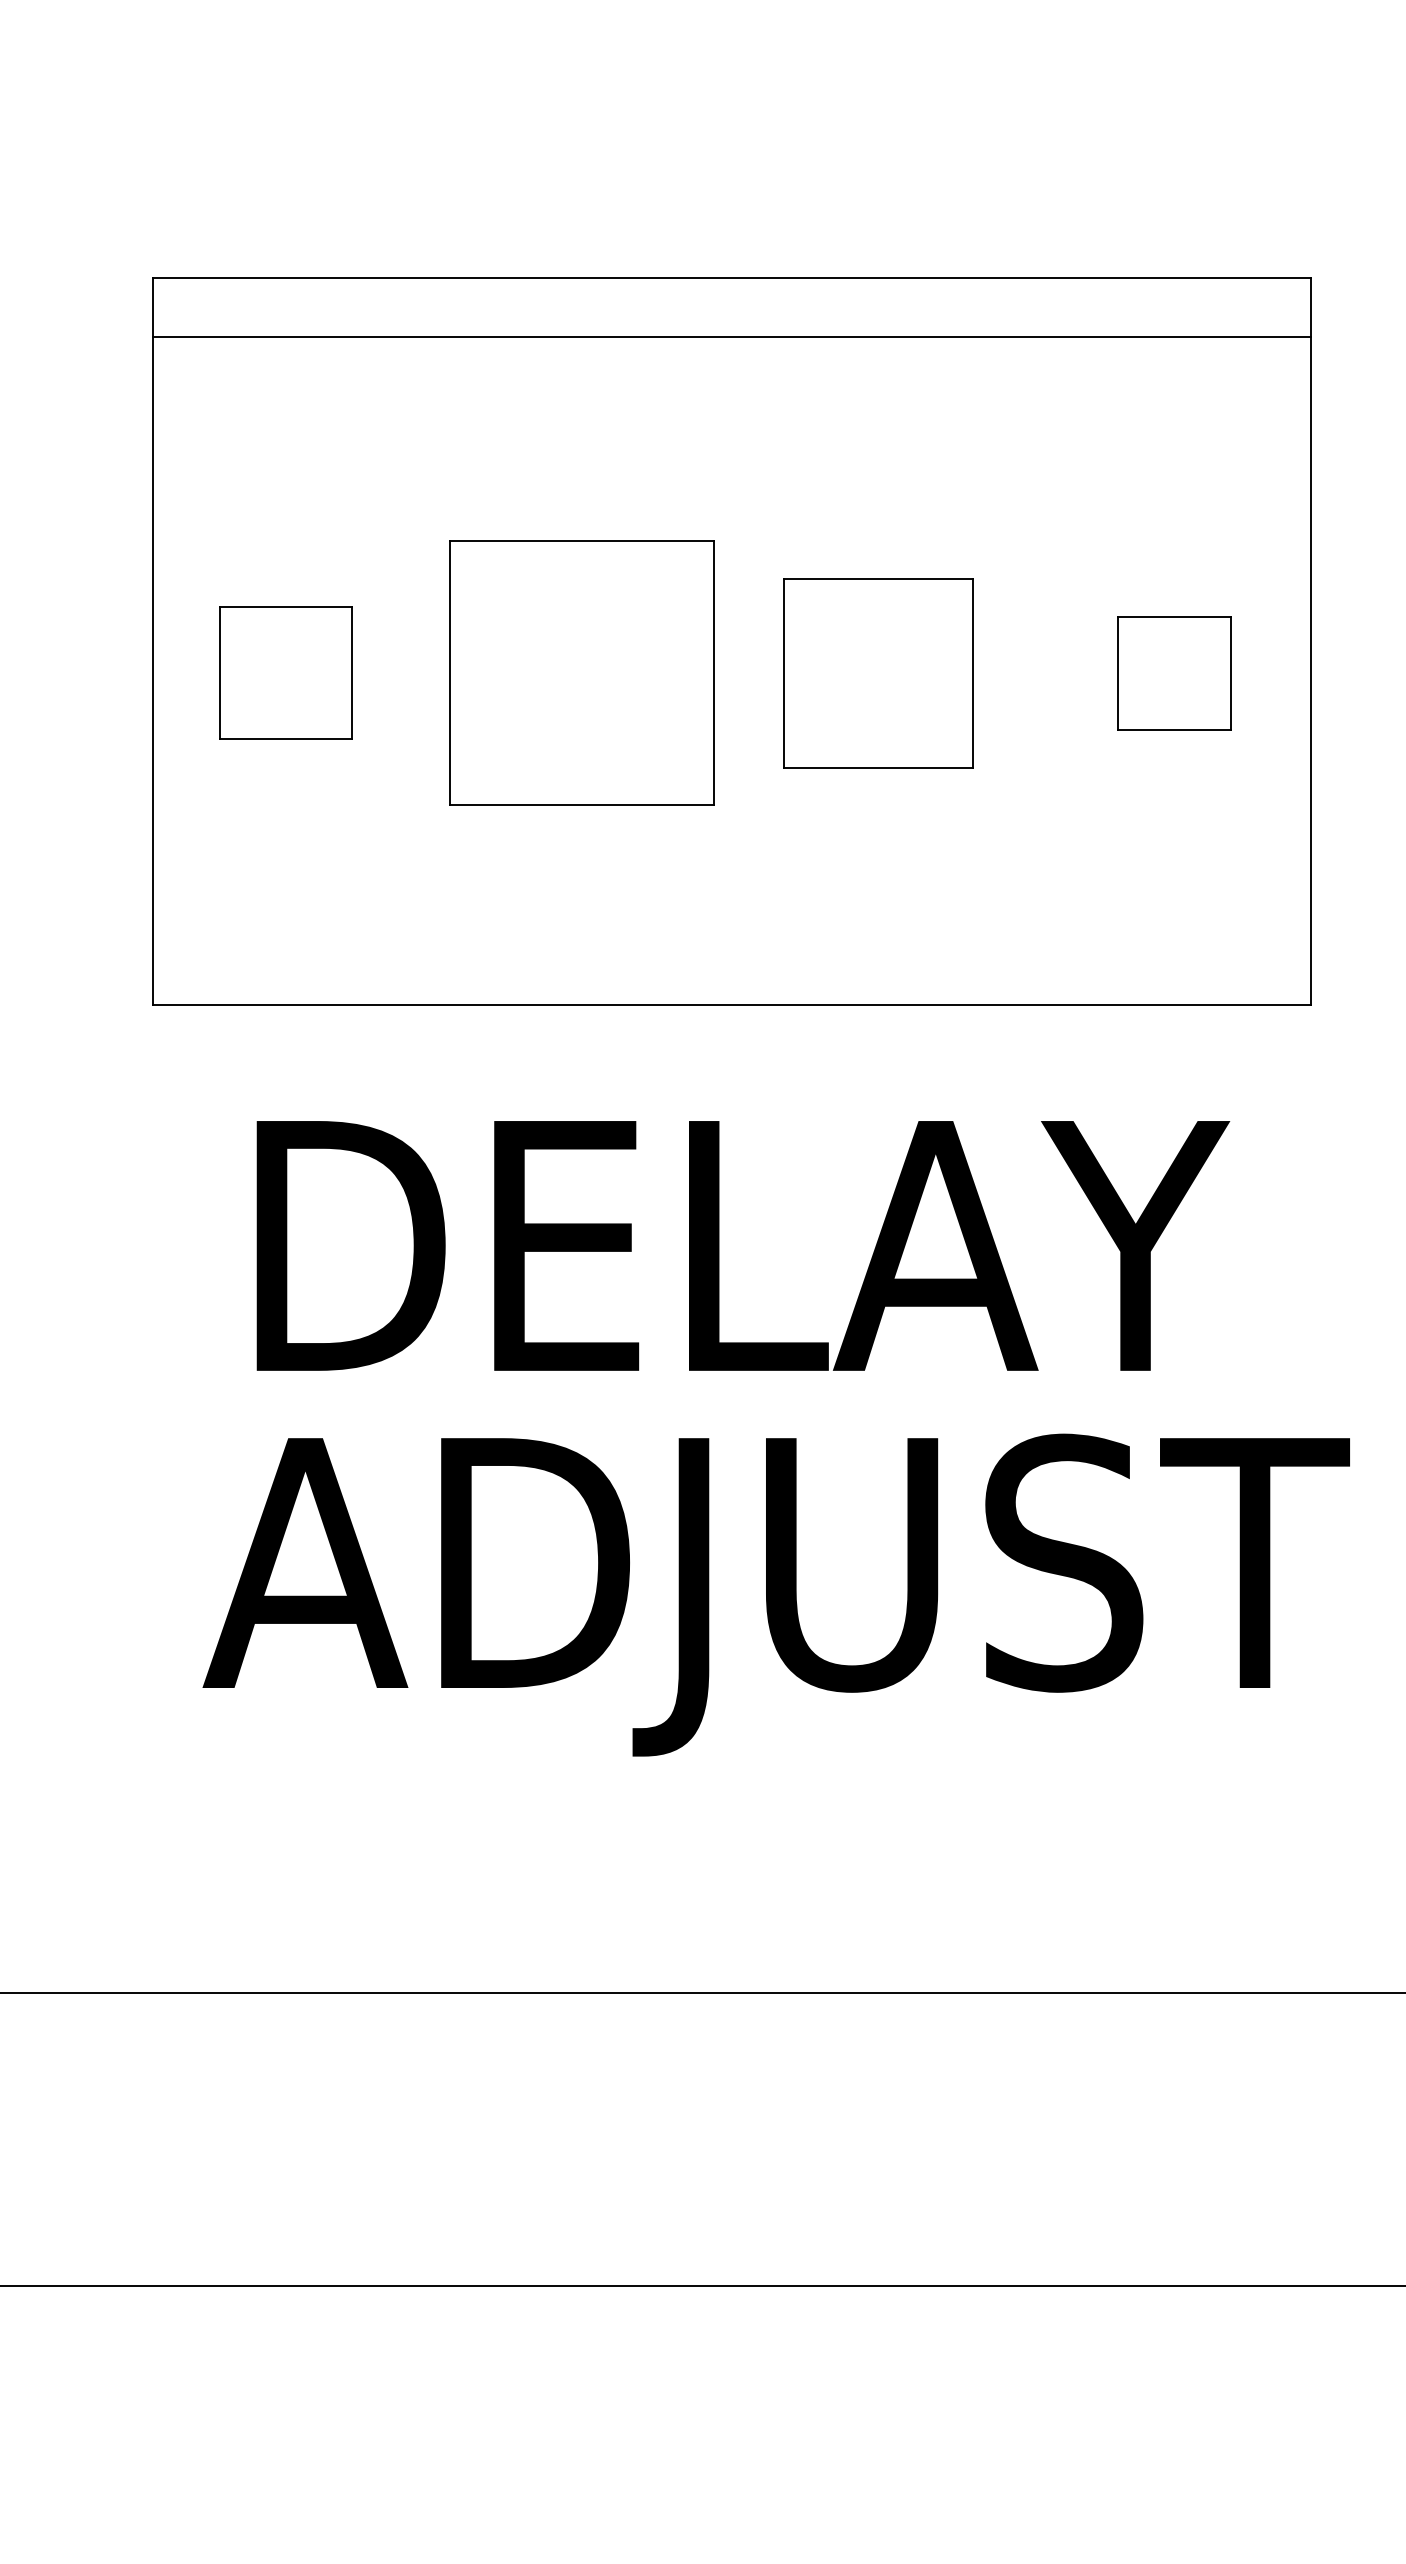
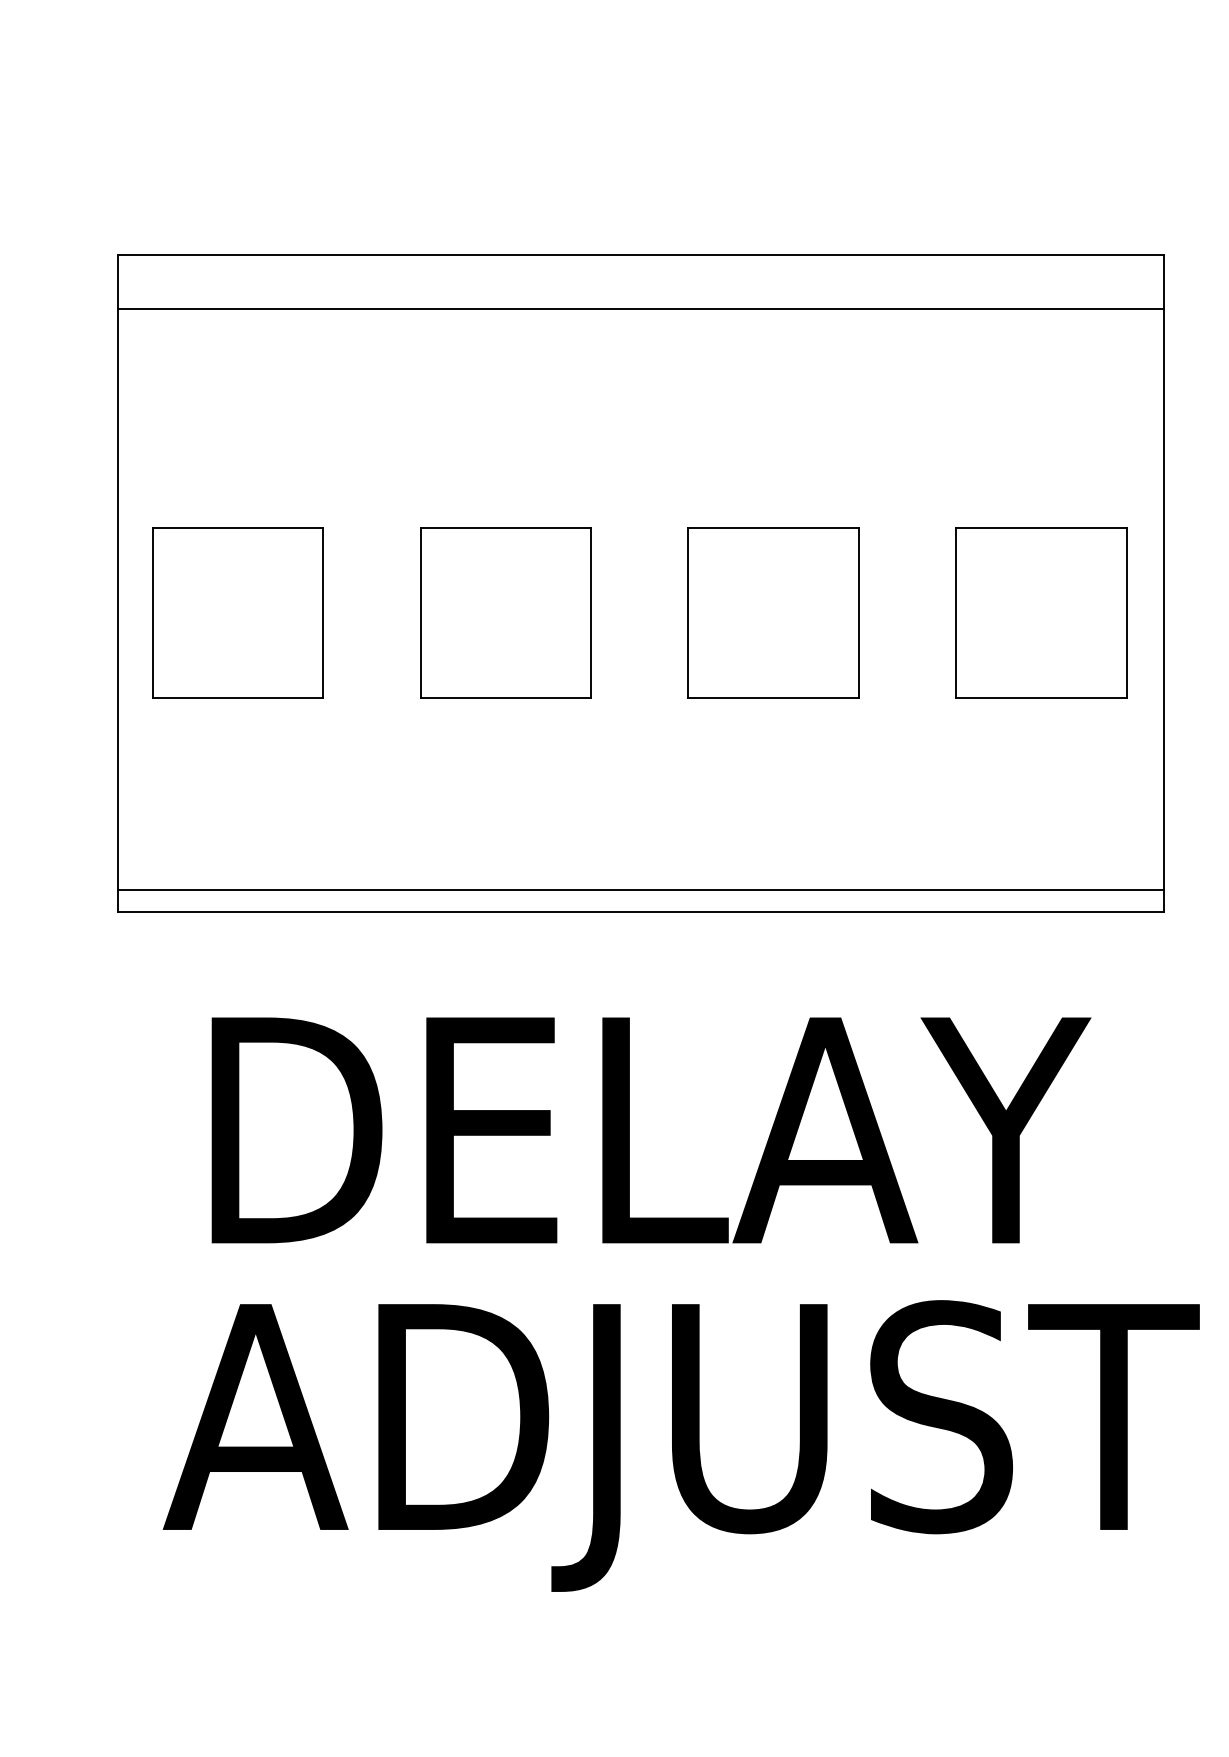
part: (285, 673) -> (237, 613), size x1.43
part: (582, 673) -> (506, 613), size x0.71
part: (1174, 673) -> (1041, 613), size x1.67
line: (731, 980) -> (640, 890), added

